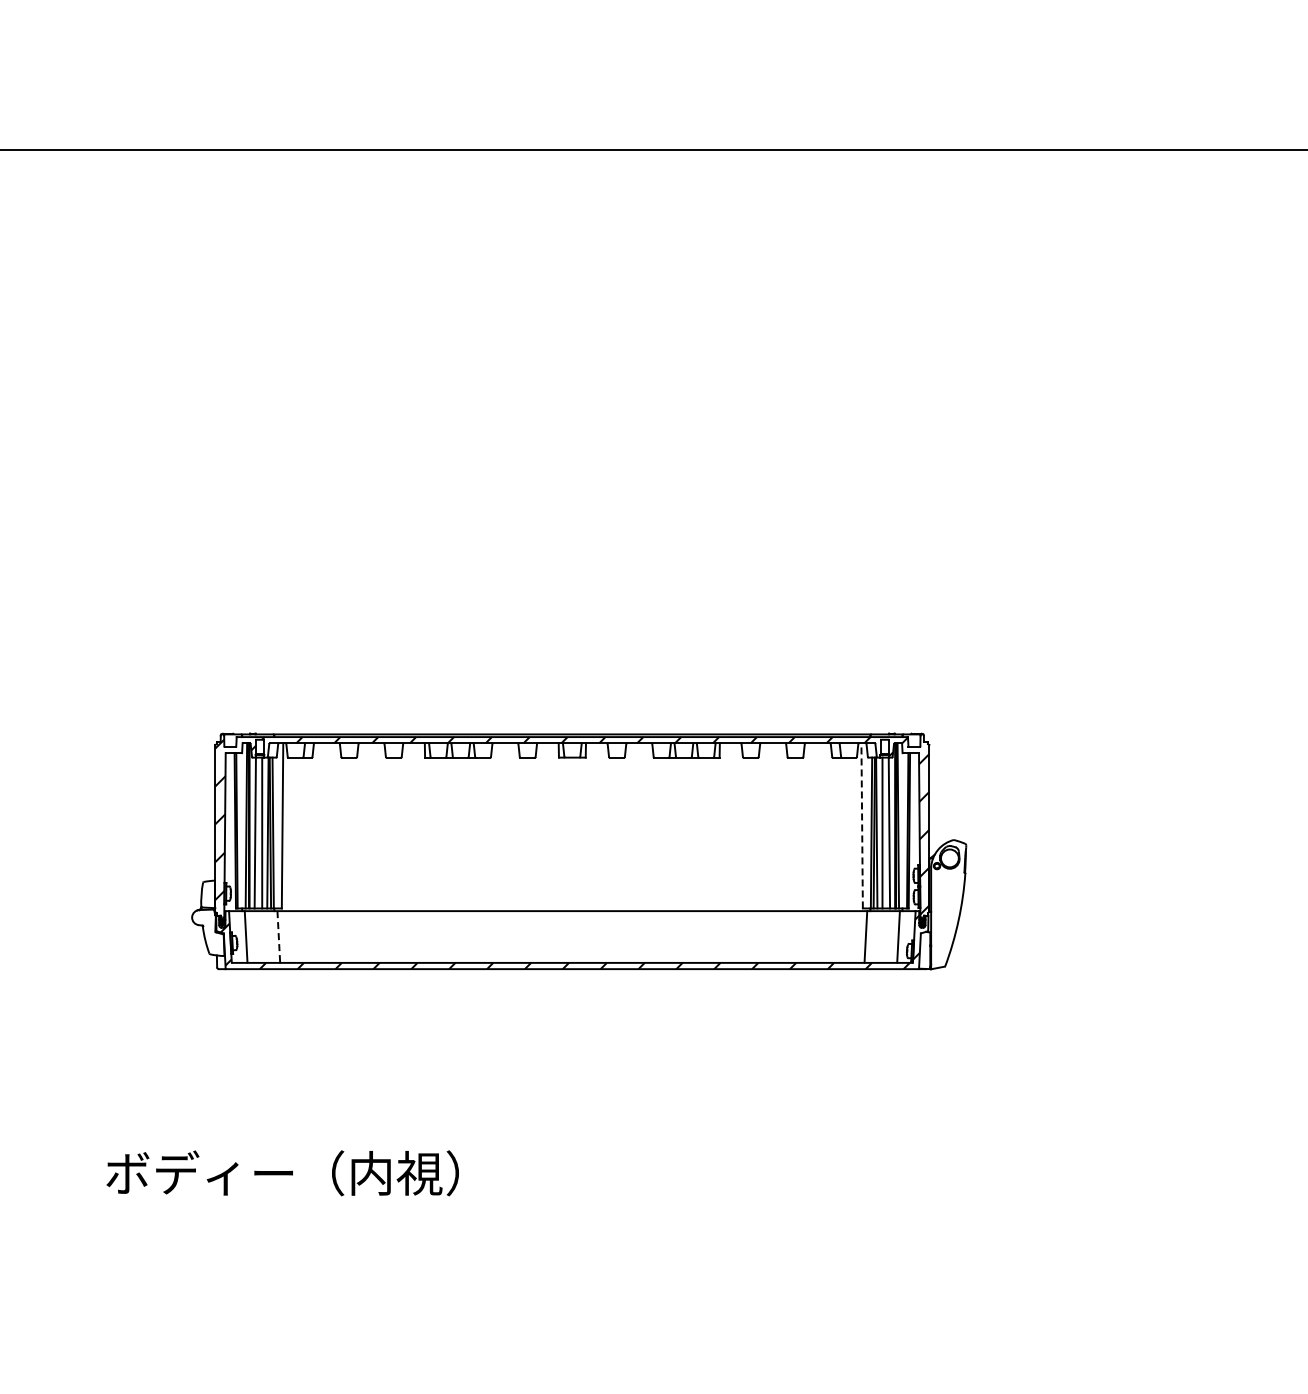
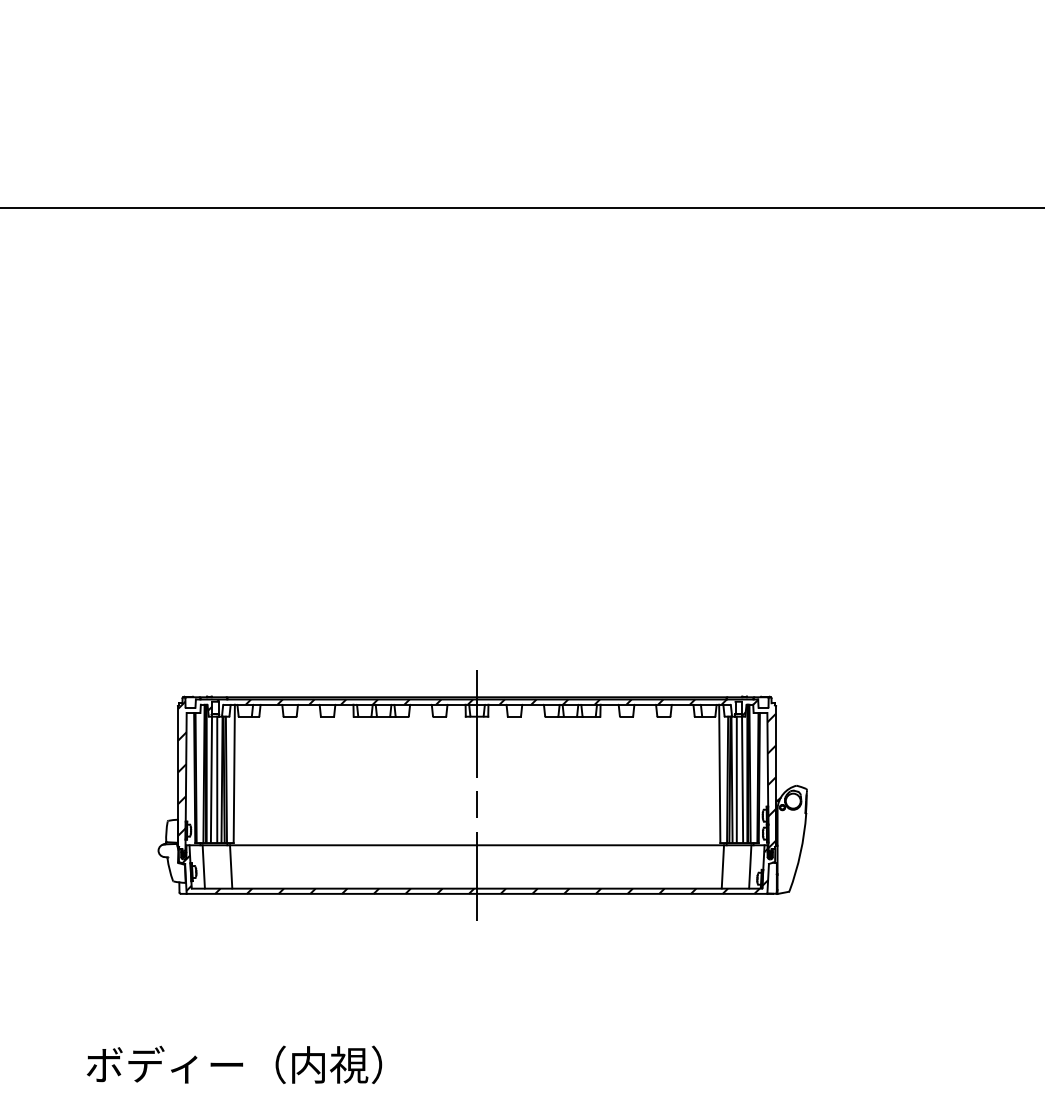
line: (862, 825) -> (720, 773), dashed -> solid
line: (572, 851) -> (477, 795), added
line: (278, 936) -> (230, 866), dashed -> solid

